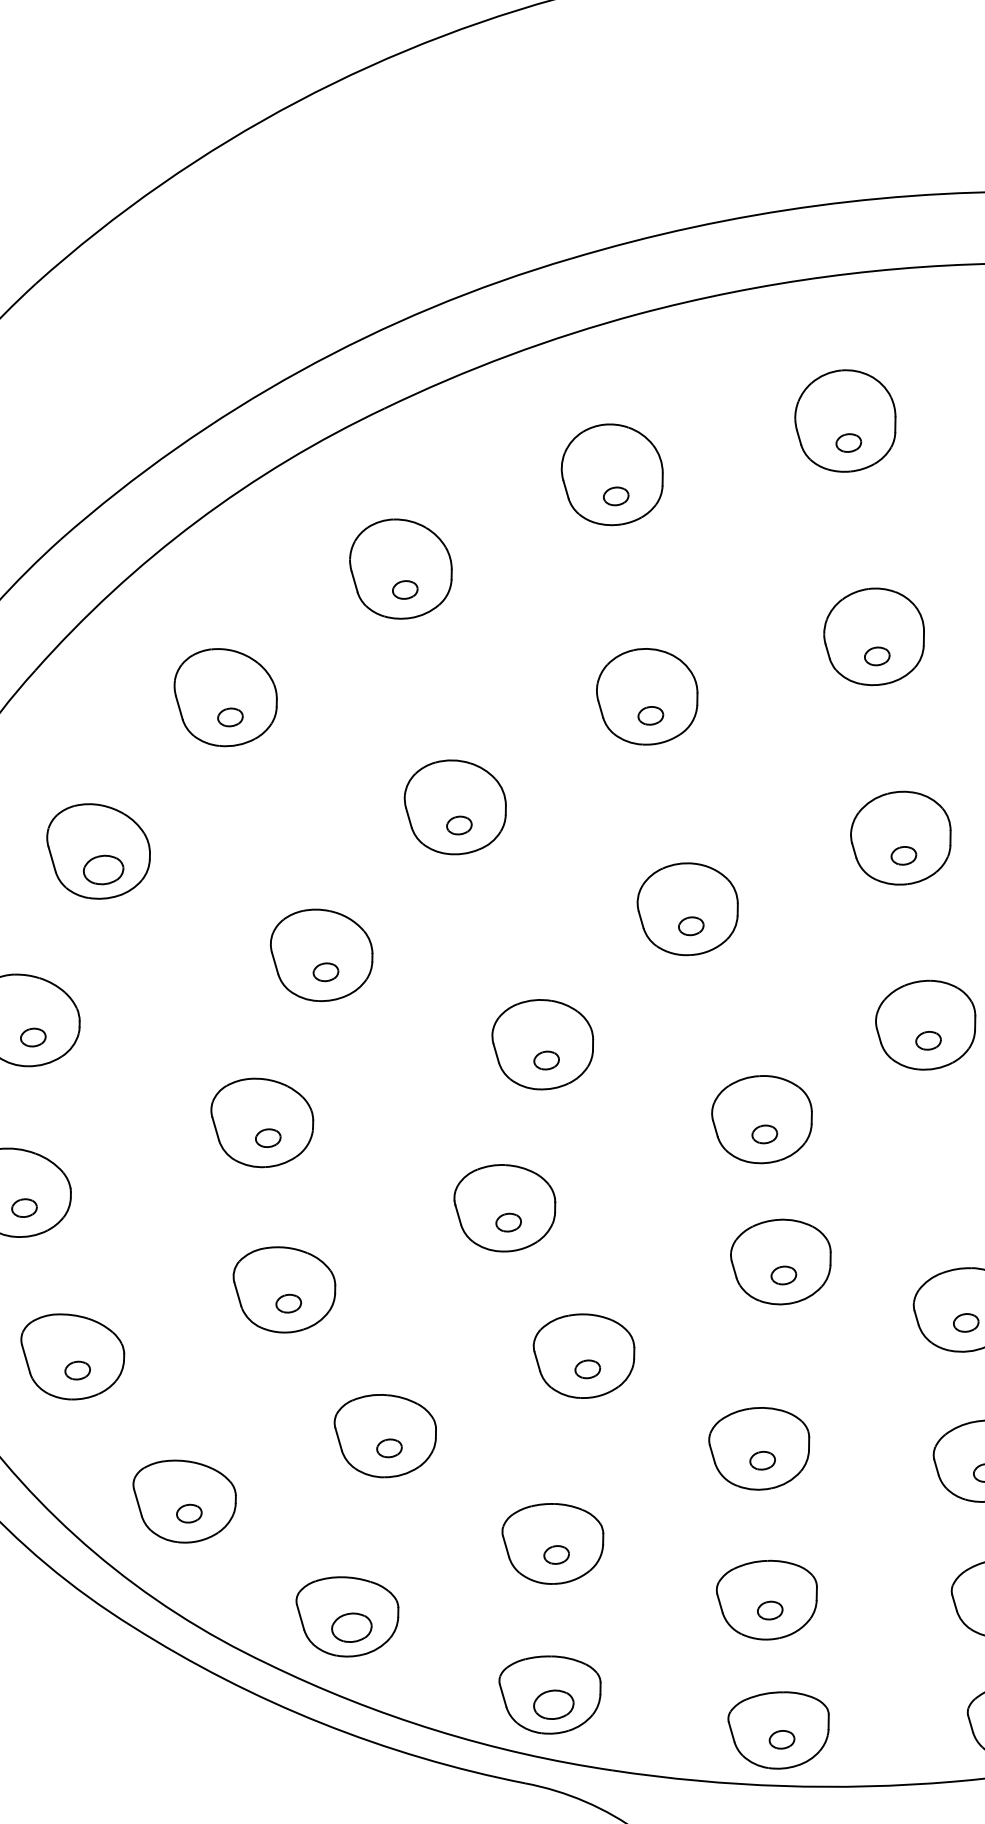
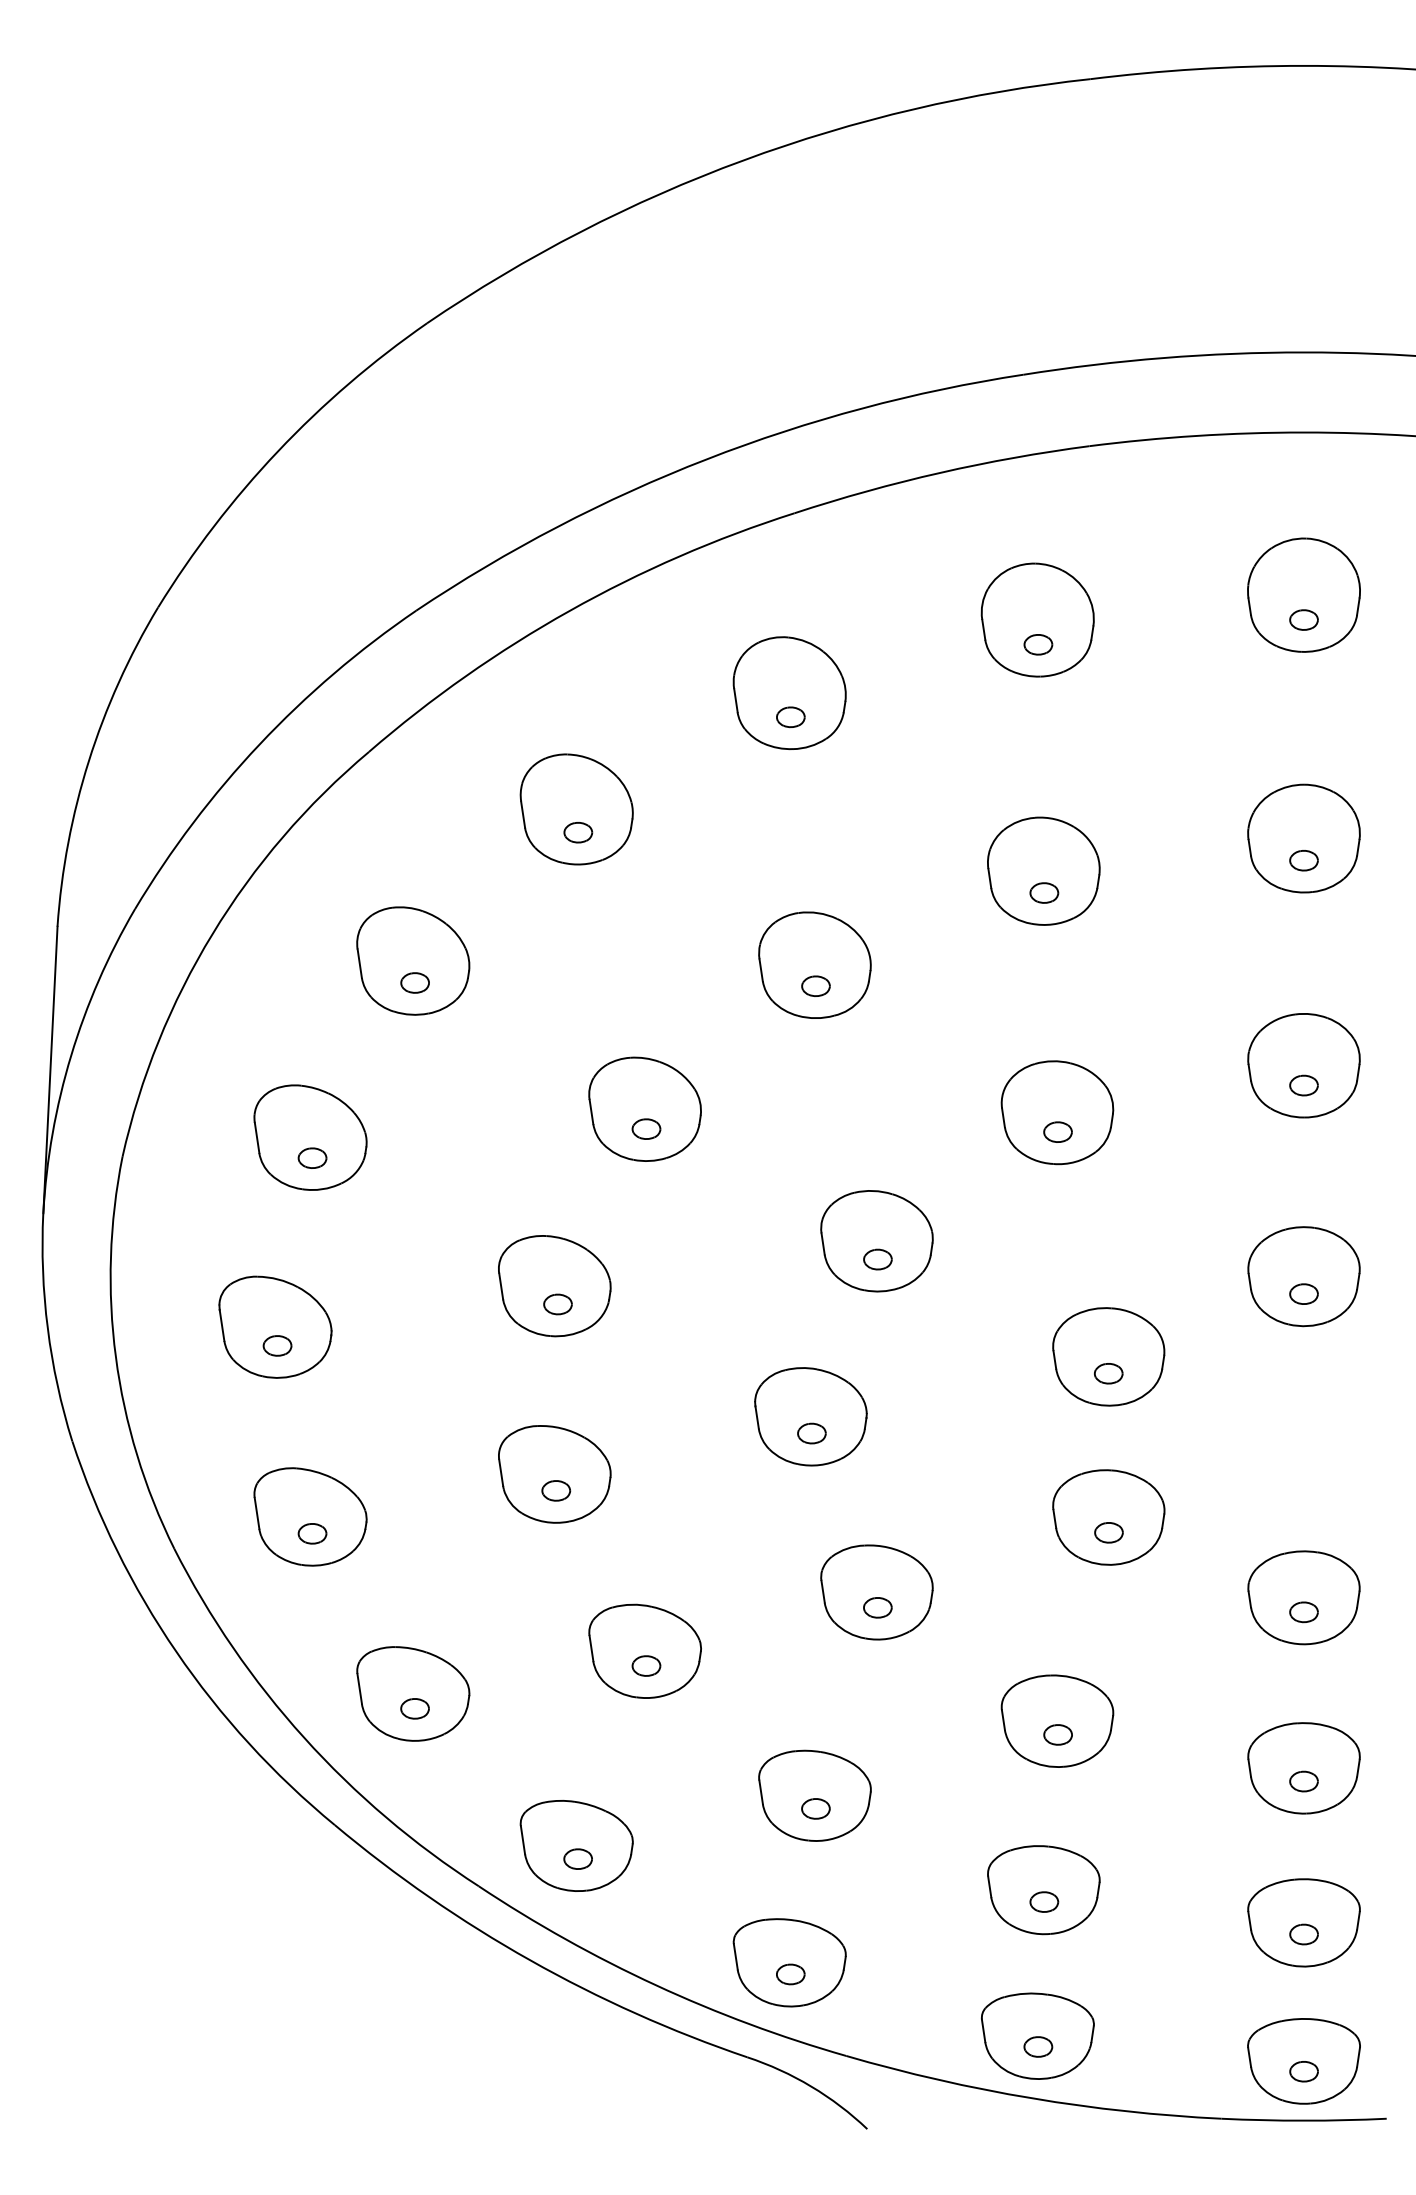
part: (102, 869) -> (414, 982), size x0.62
part: (351, 1627) -> (577, 1858), size x0.62
part: (553, 1704) -> (790, 1974), size x0.62

